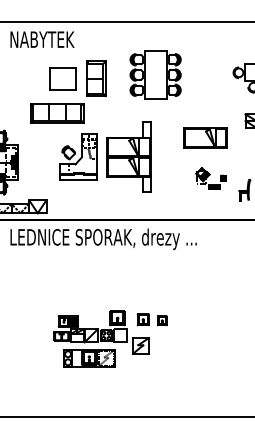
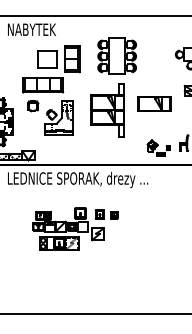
part: (44, 141) -> (33, 106), added
part: (128, 157) -> (107, 110), moved
part: (210, 177) -> (158, 147), moved
part: (110, 338) -> (75, 228), moved

